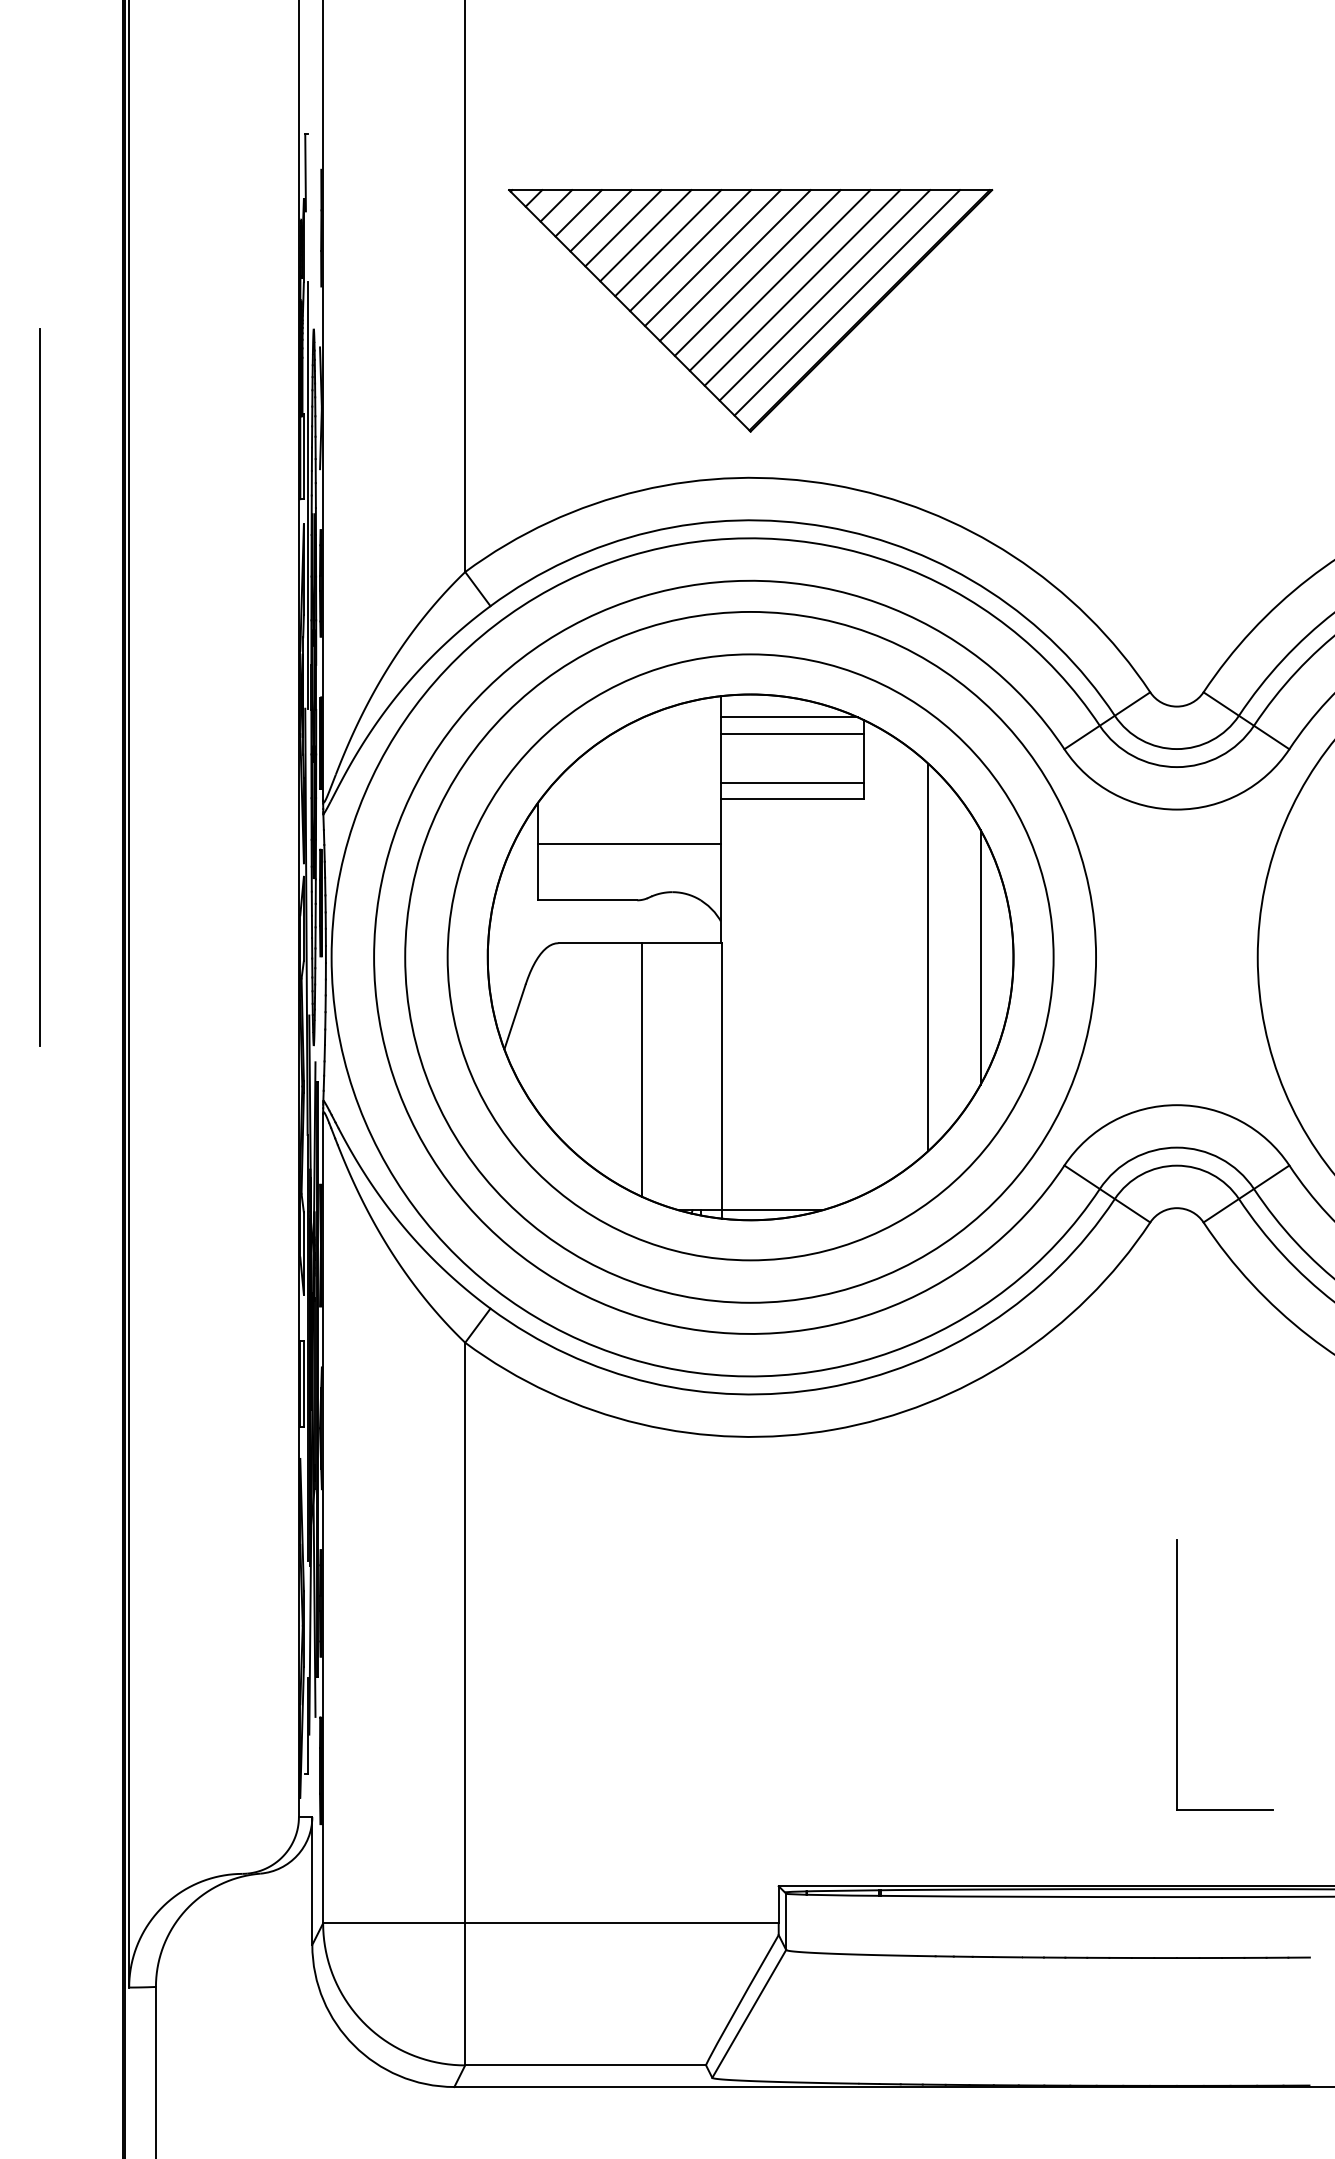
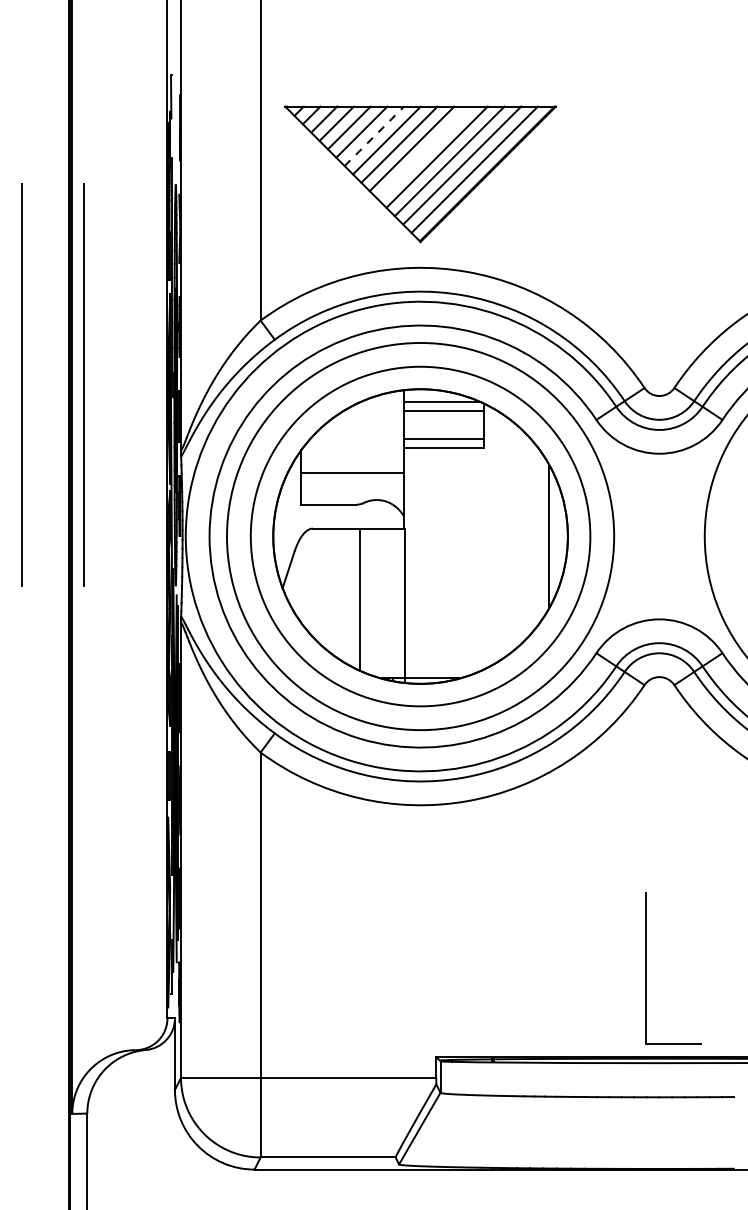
line: (668, 241) -> (374, 135), solid -> dashed
line: (757, 272) -> (424, 152), removed
line: (149, 686) -> (83, 384), added
line: (928, 957) -> (520, 536), removed
part: (1176, 1674) -> (646, 968), moved

